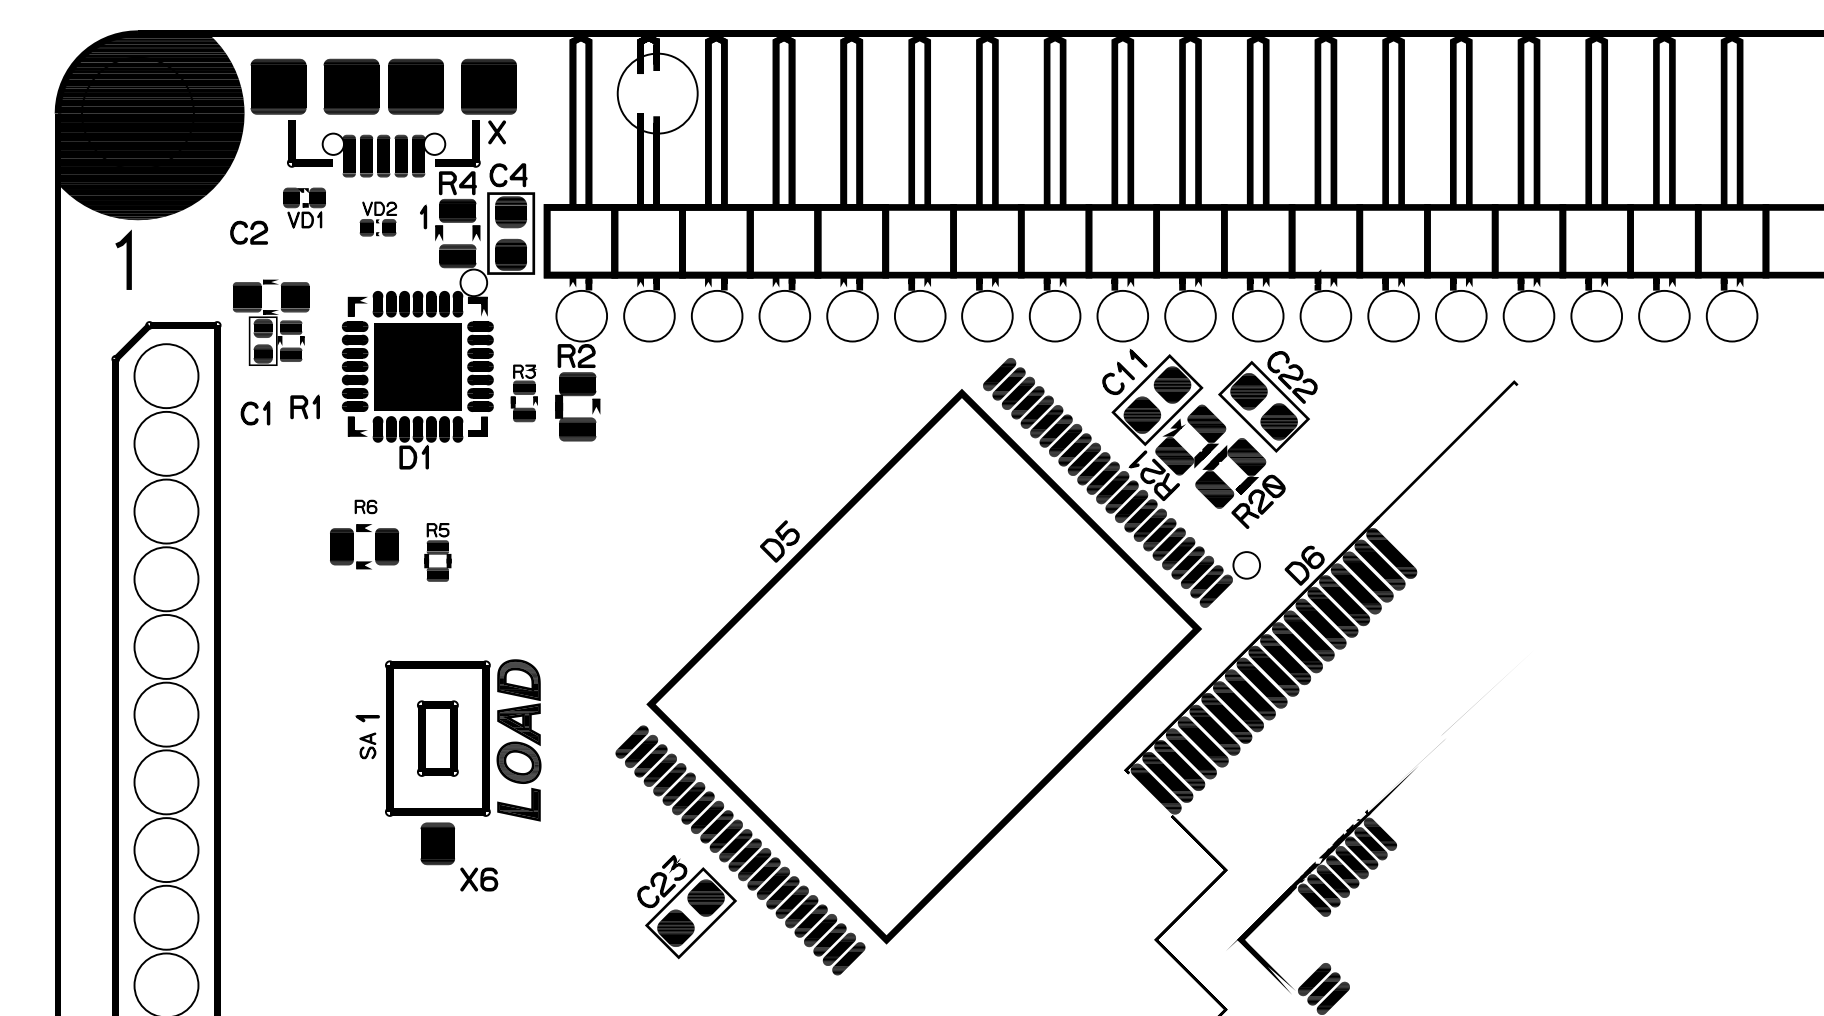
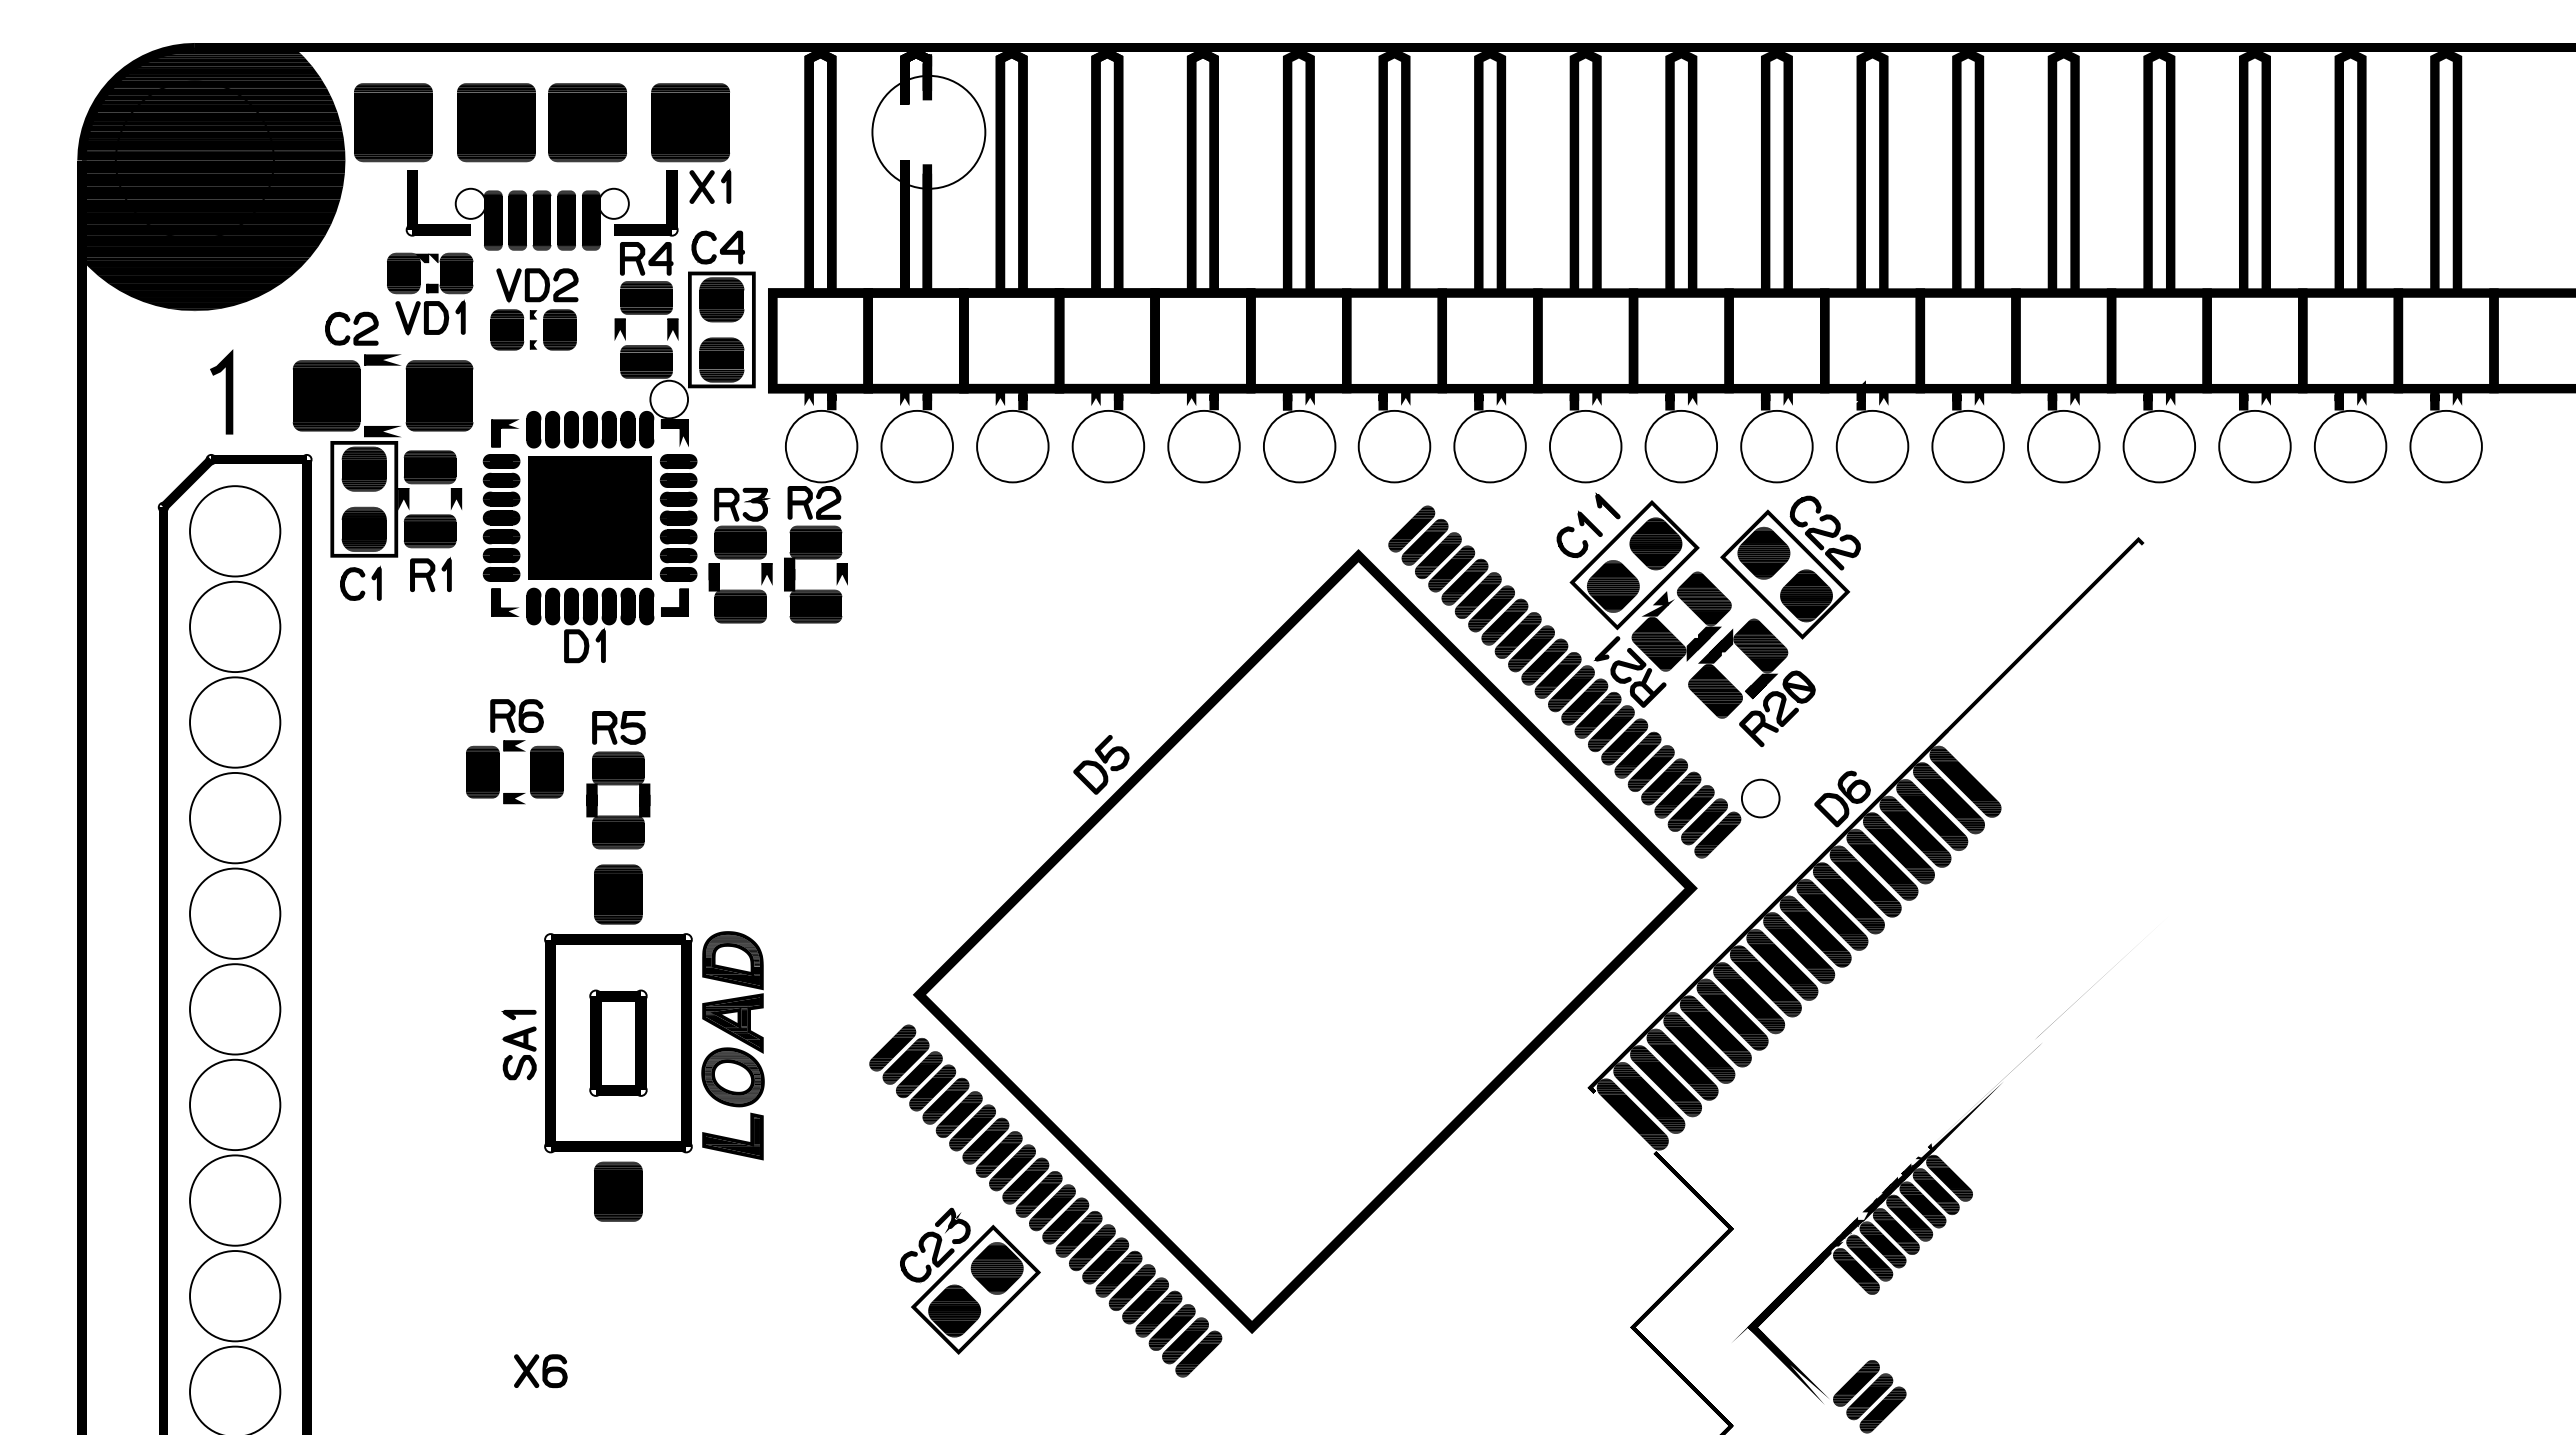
part: (304, 207) -> (430, 293), size x1.43
part: (423, 216) -> (726, 185), moved
part: (378, 219) -> (534, 309), size x1.67
line: (126, 259) -> (225, 391), moved
part: (270, 322) -> (382, 455), size x1.67
part: (524, 393) -> (740, 555), size x1.67
part: (365, 506) -> (516, 715), size x1.67
part: (437, 552) -> (618, 780), size x1.67
part: (437, 633) -> (618, 894), added
part: (367, 745) -> (519, 1053), size x1.43
part: (478, 879) -> (540, 1371), moved

